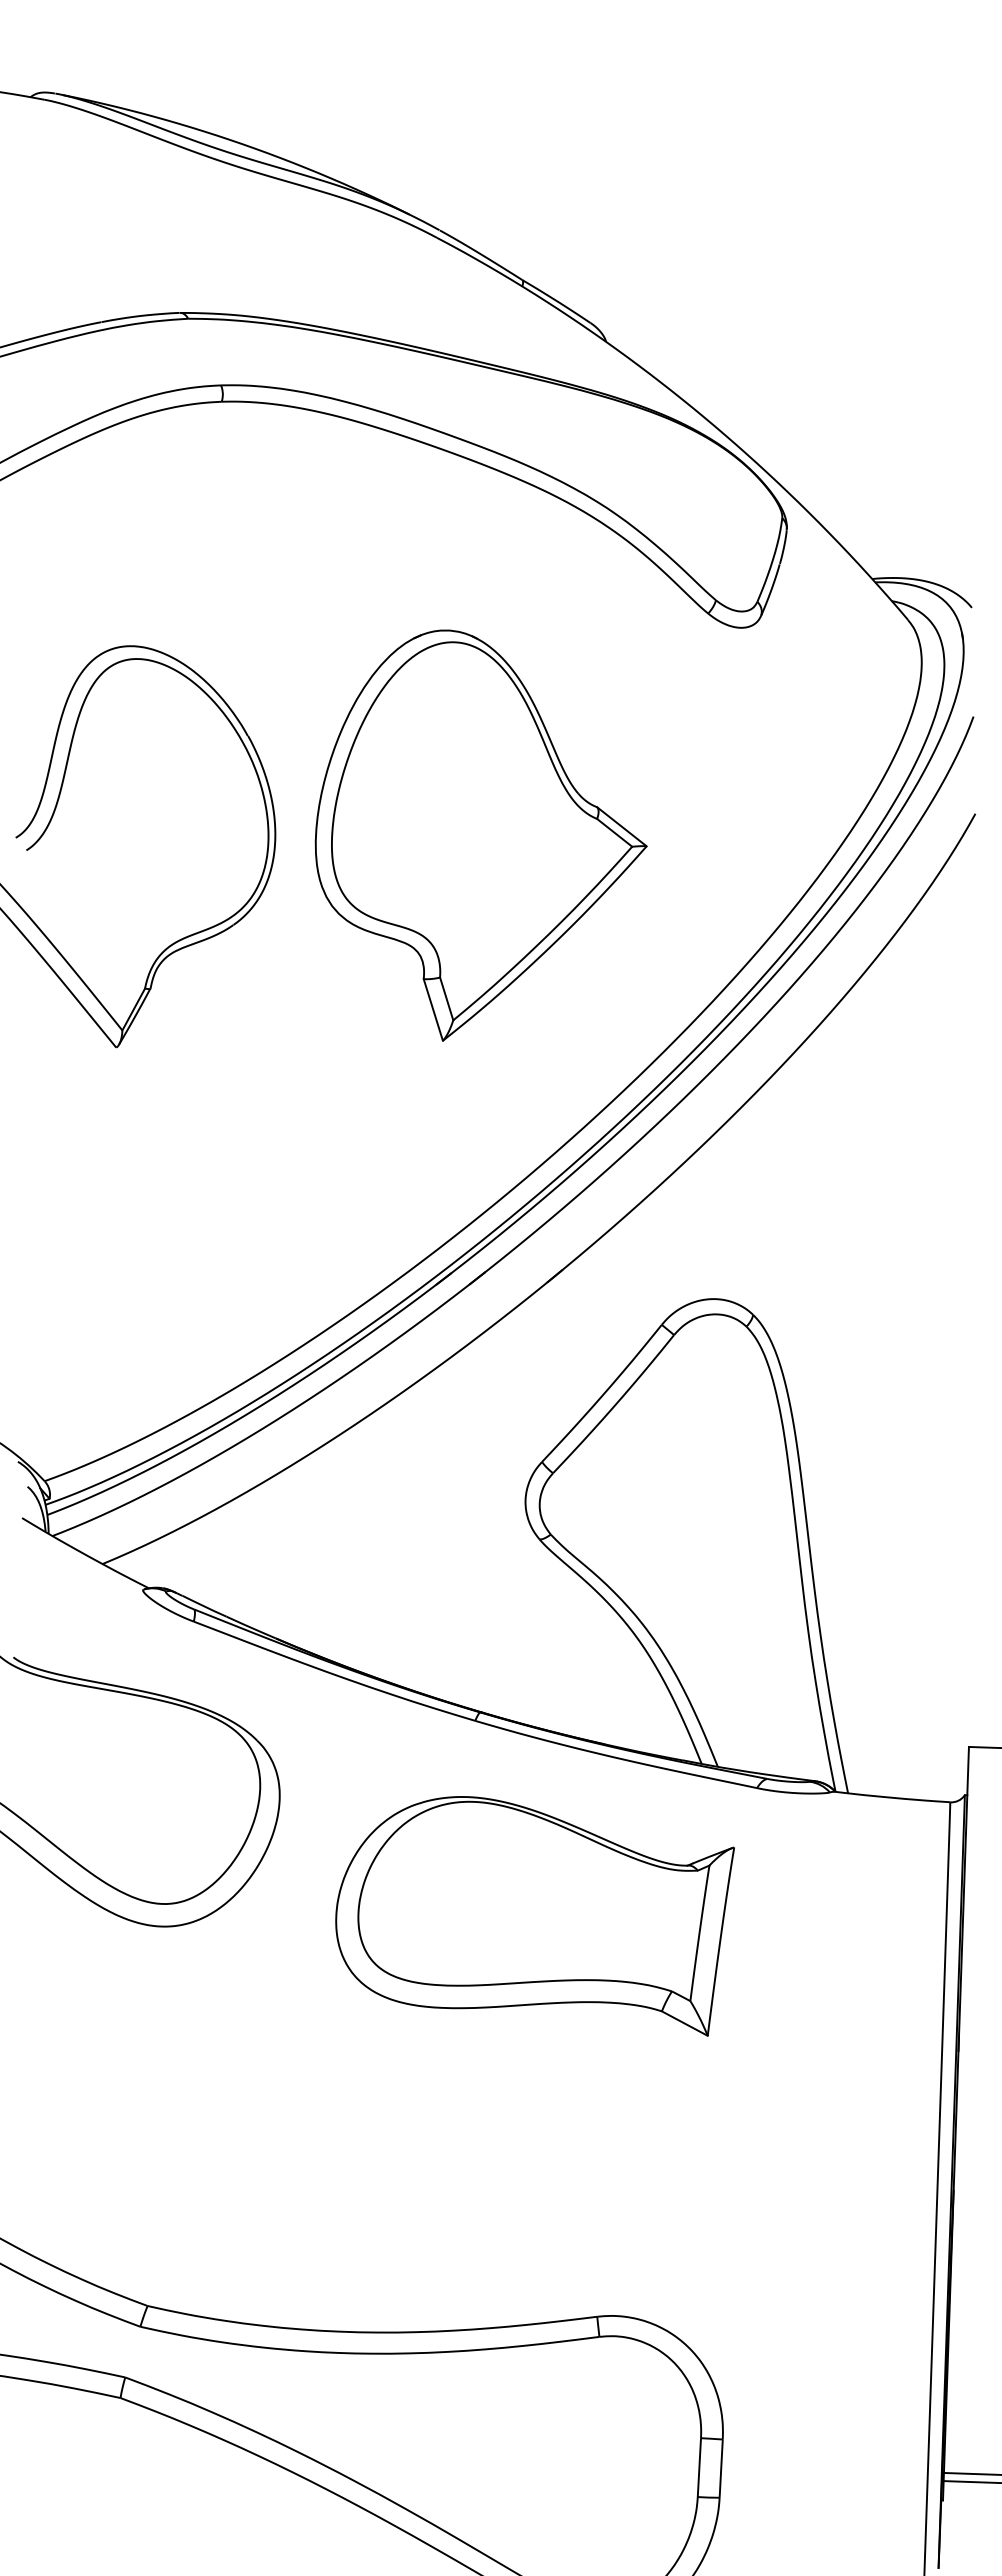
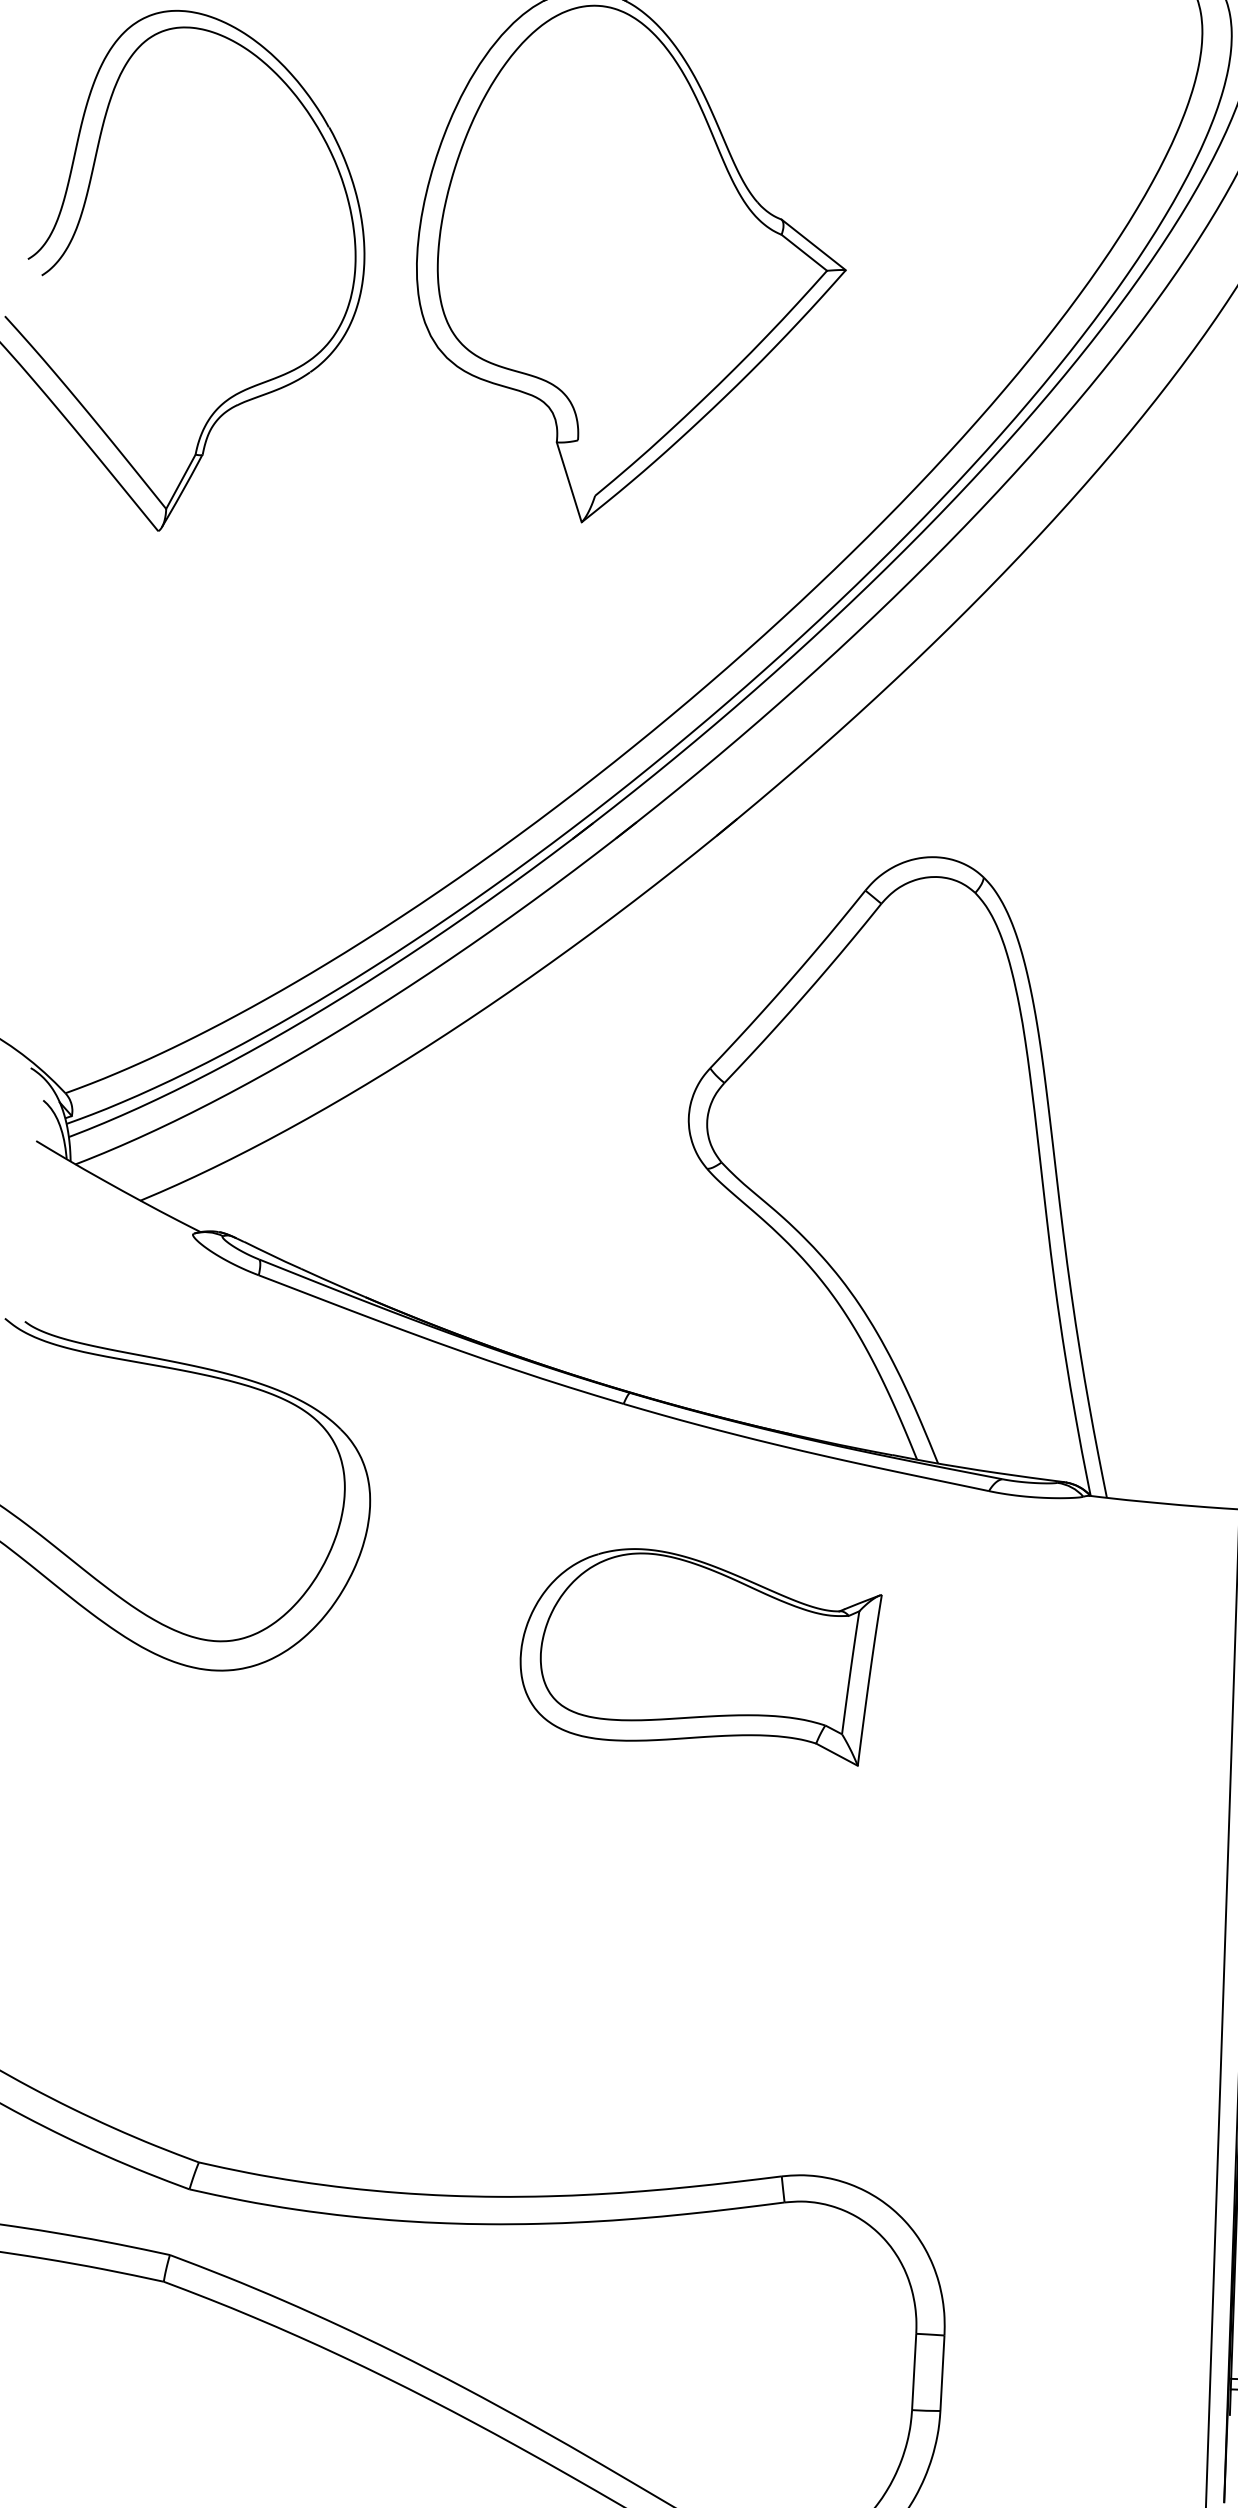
line: (446, 998) -> (586, 467), removed
part: (534, 1916) -> (700, 1657), size x0.7

